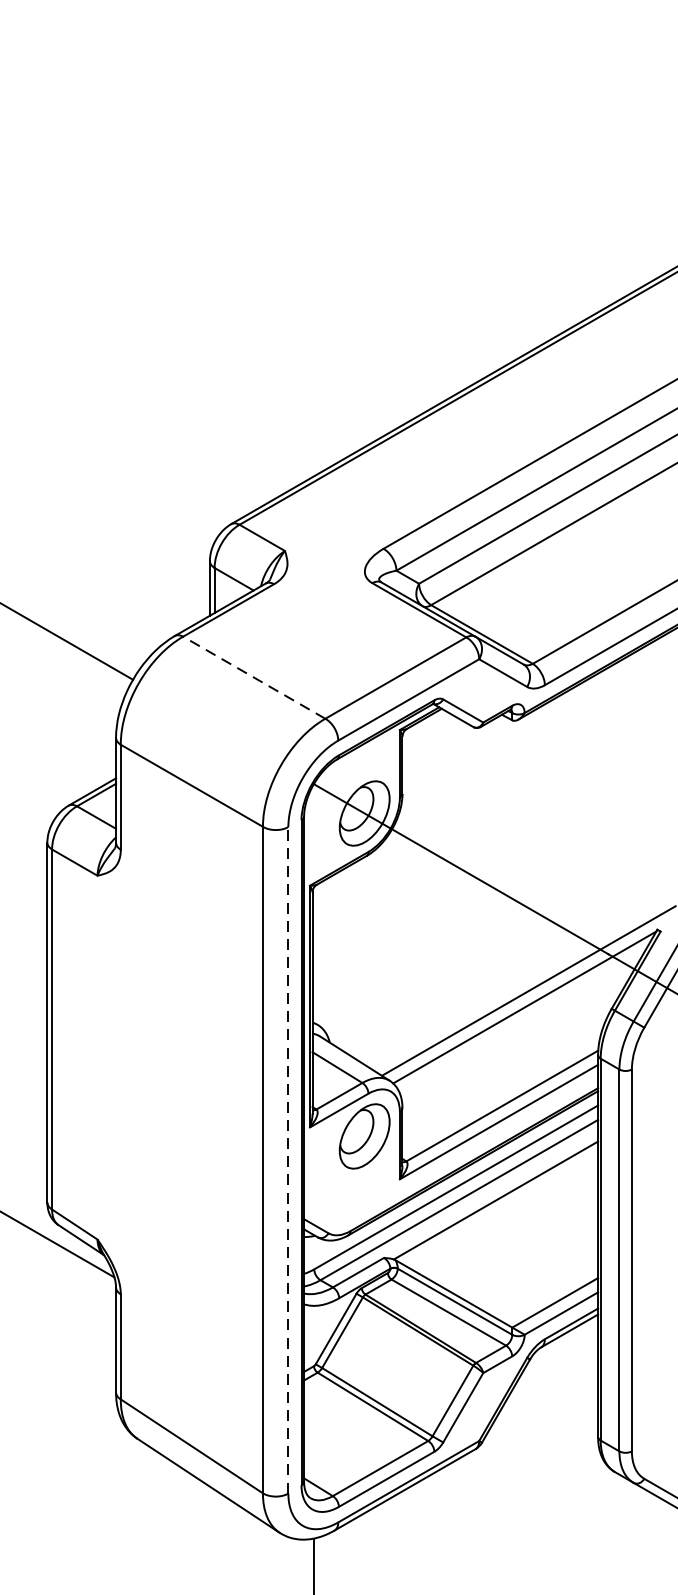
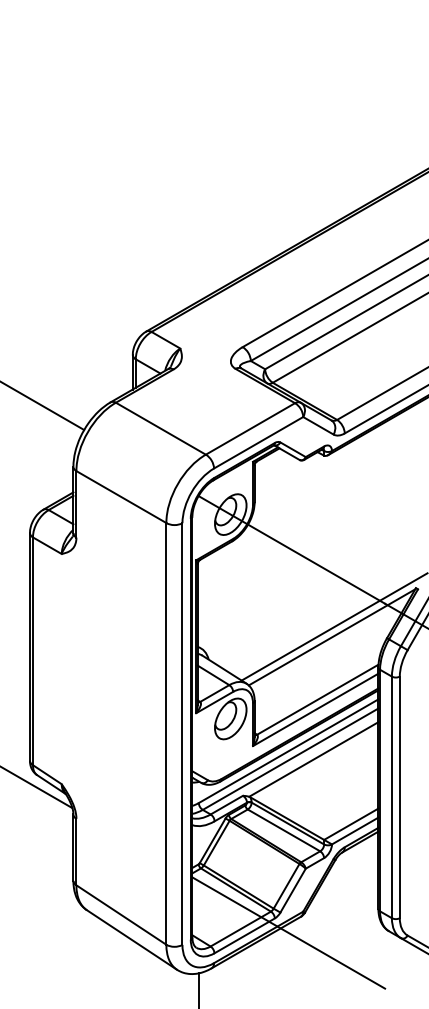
line: (253, 677) -> (160, 428), dashed -> solid
line: (288, 1161) -> (182, 734), dashed -> solid
line: (455, 1473) -> (288, 932), added

